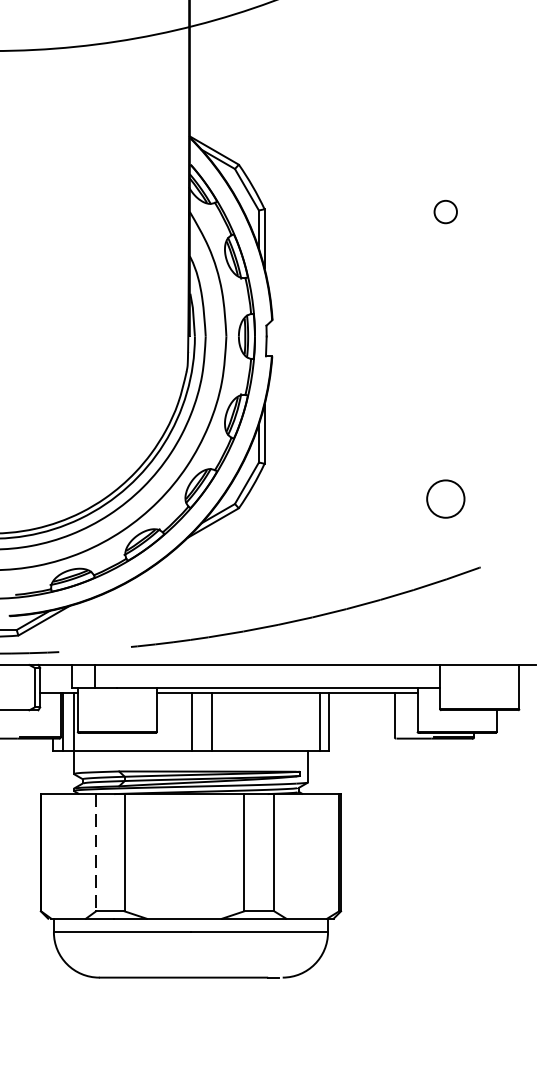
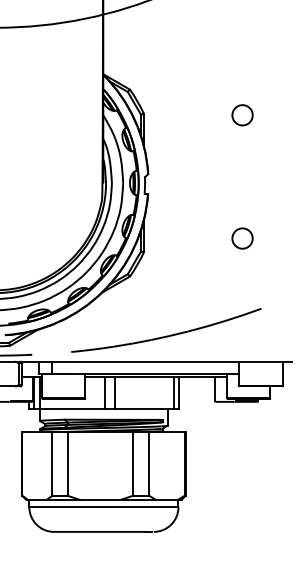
circle: (445, 212) -> (242, 115), size x1.67
circle: (445, 498) -> (242, 238), moved
line: (96, 851) -> (52, 463), dashed -> solid

